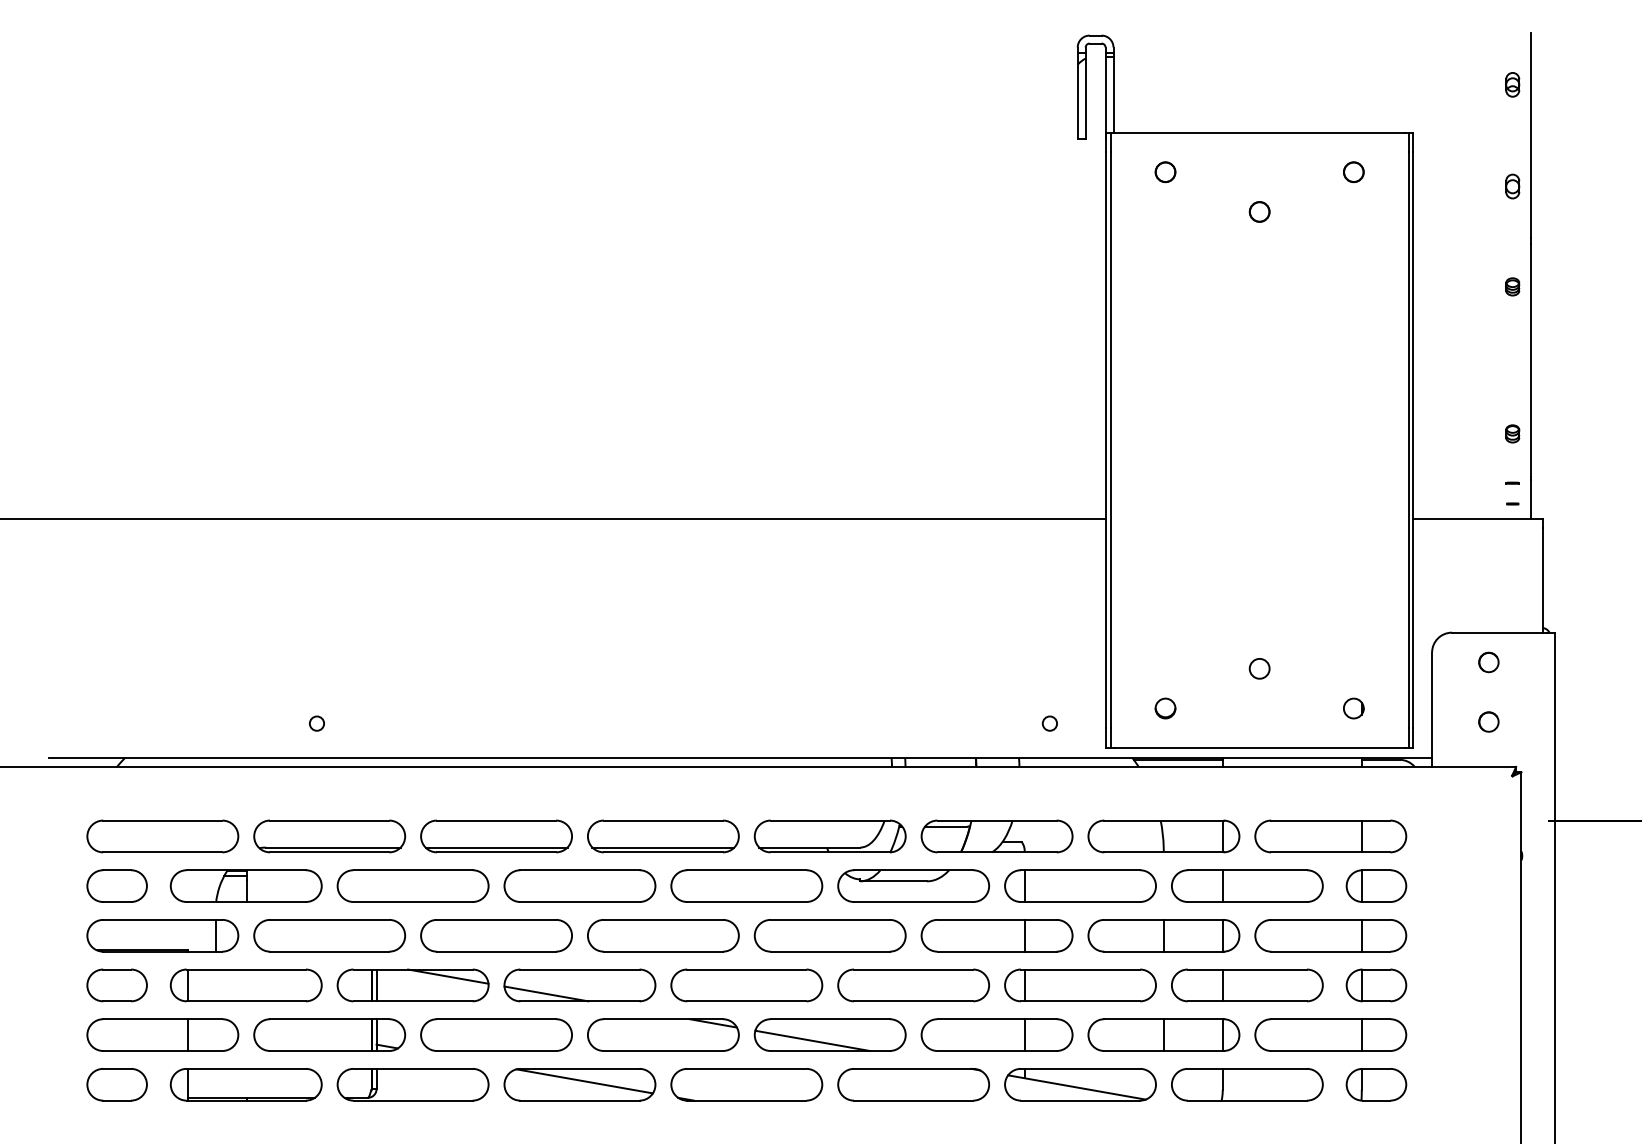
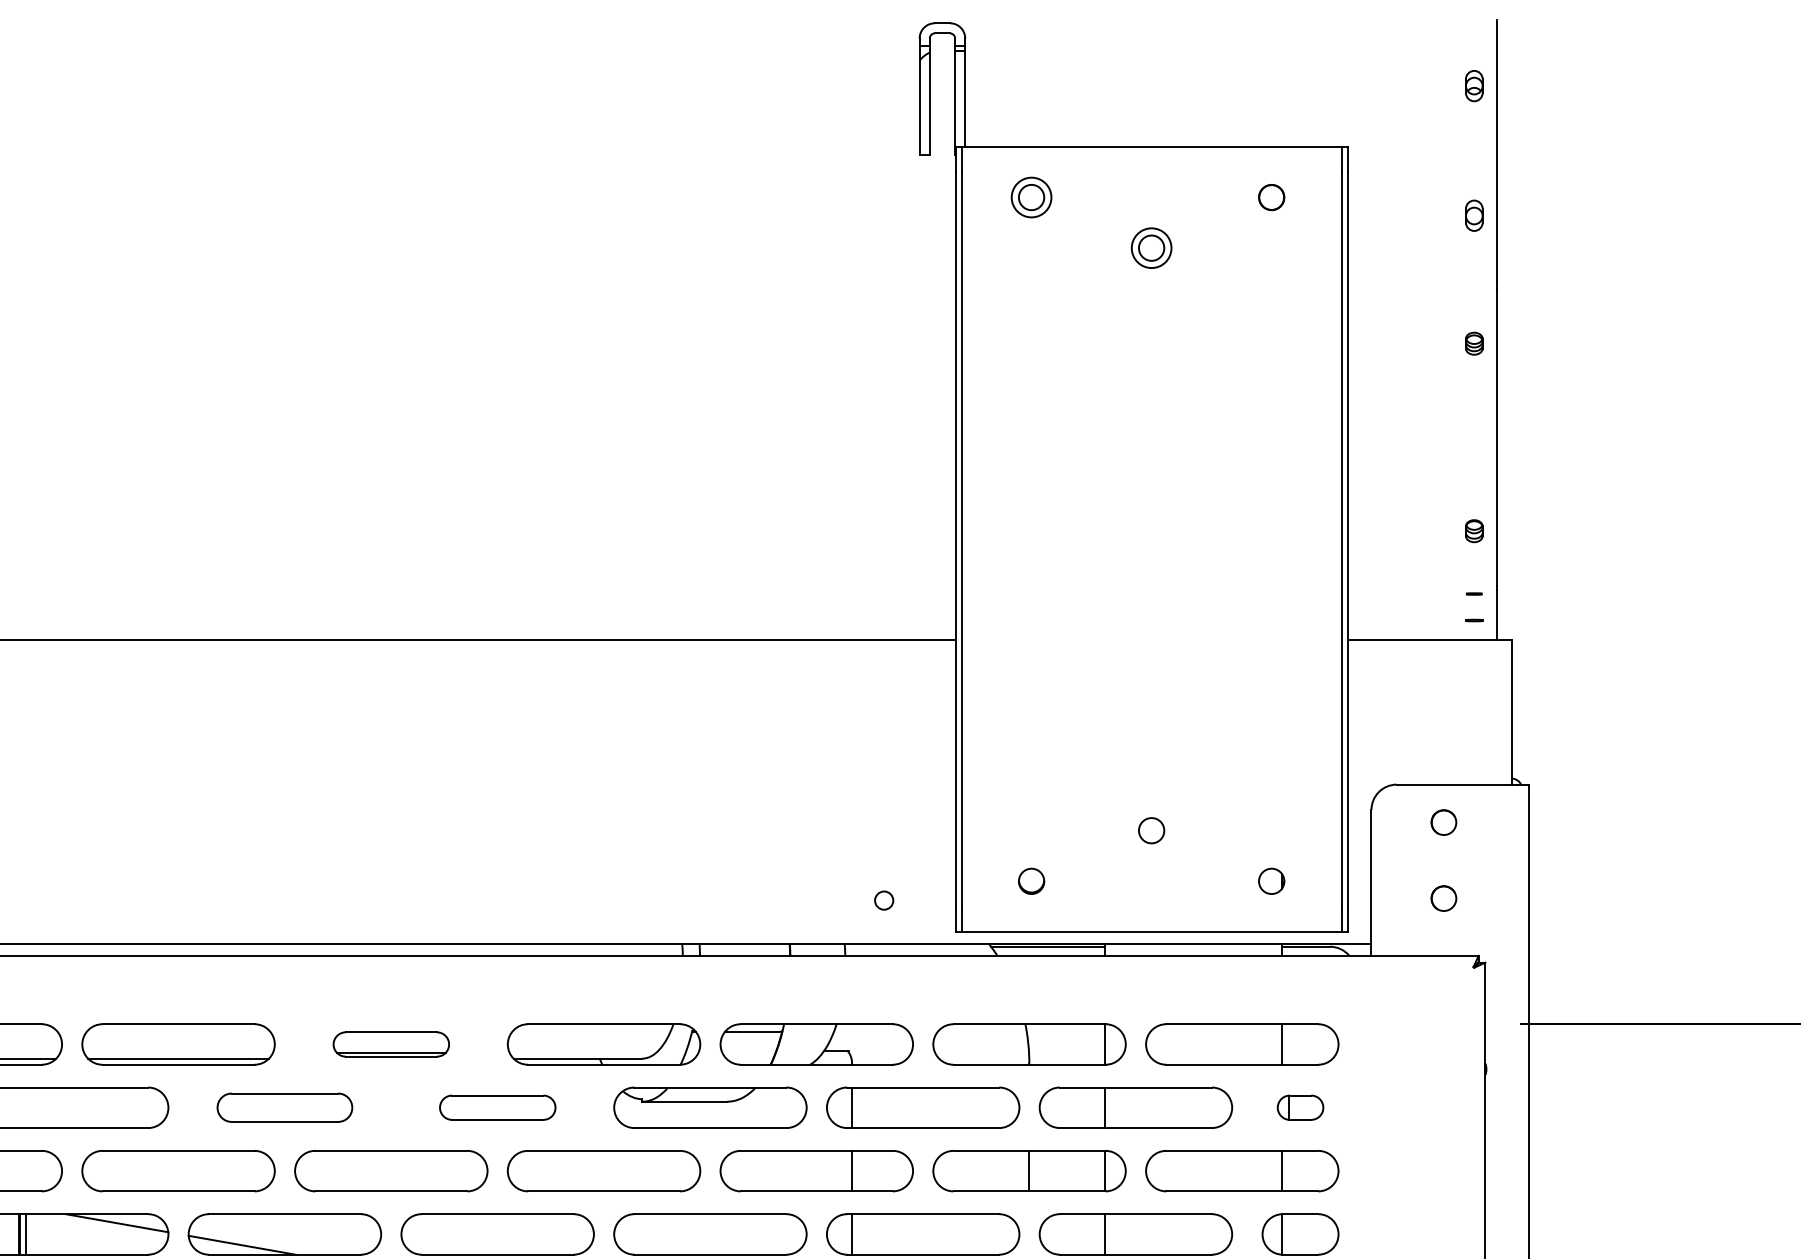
circle: (1165, 171) -> (1031, 196), size x1.6
circle: (1259, 211) -> (1151, 247), size x1.6
part: (663, 836) -> (391, 1044), size x0.6
part: (579, 885) -> (284, 1106), size x0.7
part: (746, 885) -> (497, 1106), size x0.6
part: (1376, 885) -> (1300, 1106), size x0.6

